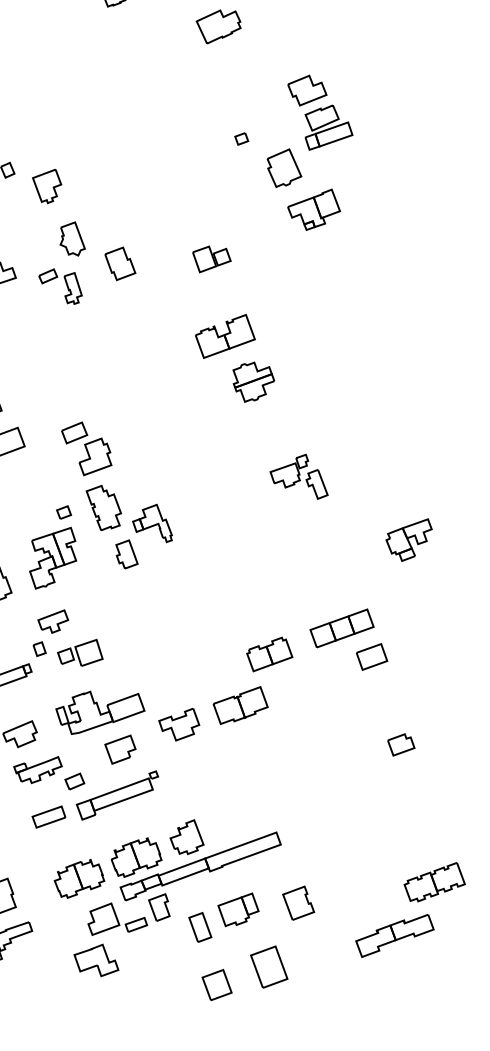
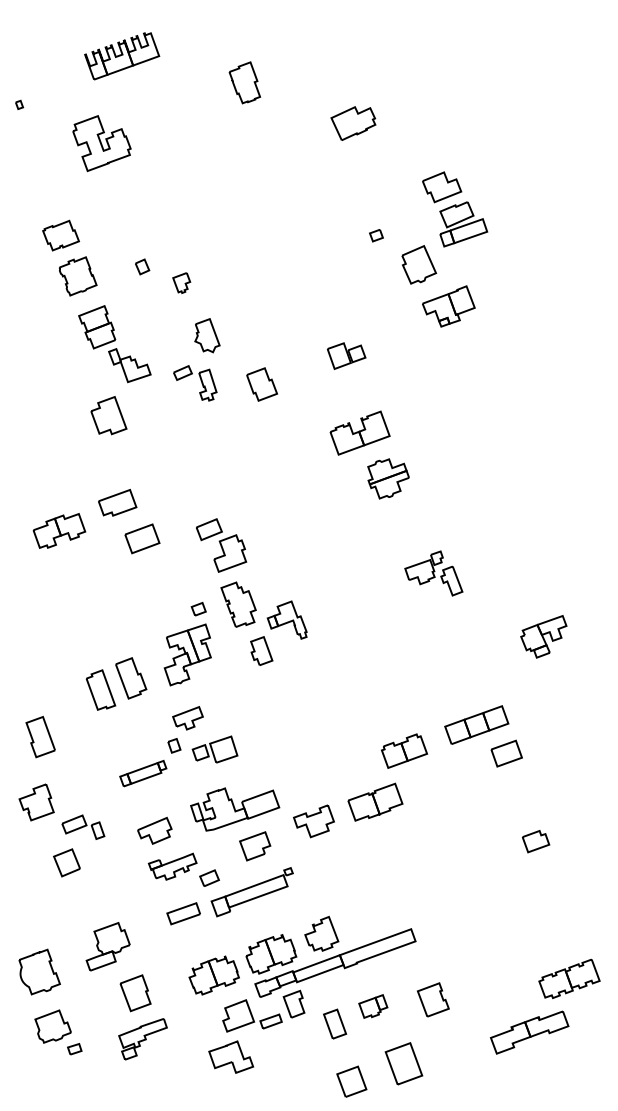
part: (46, 185) -> (181, 282), size x0.6
part: (120, 263) -> (262, 384), moved
part: (238, 909) -> (373, 1006), size x0.7

